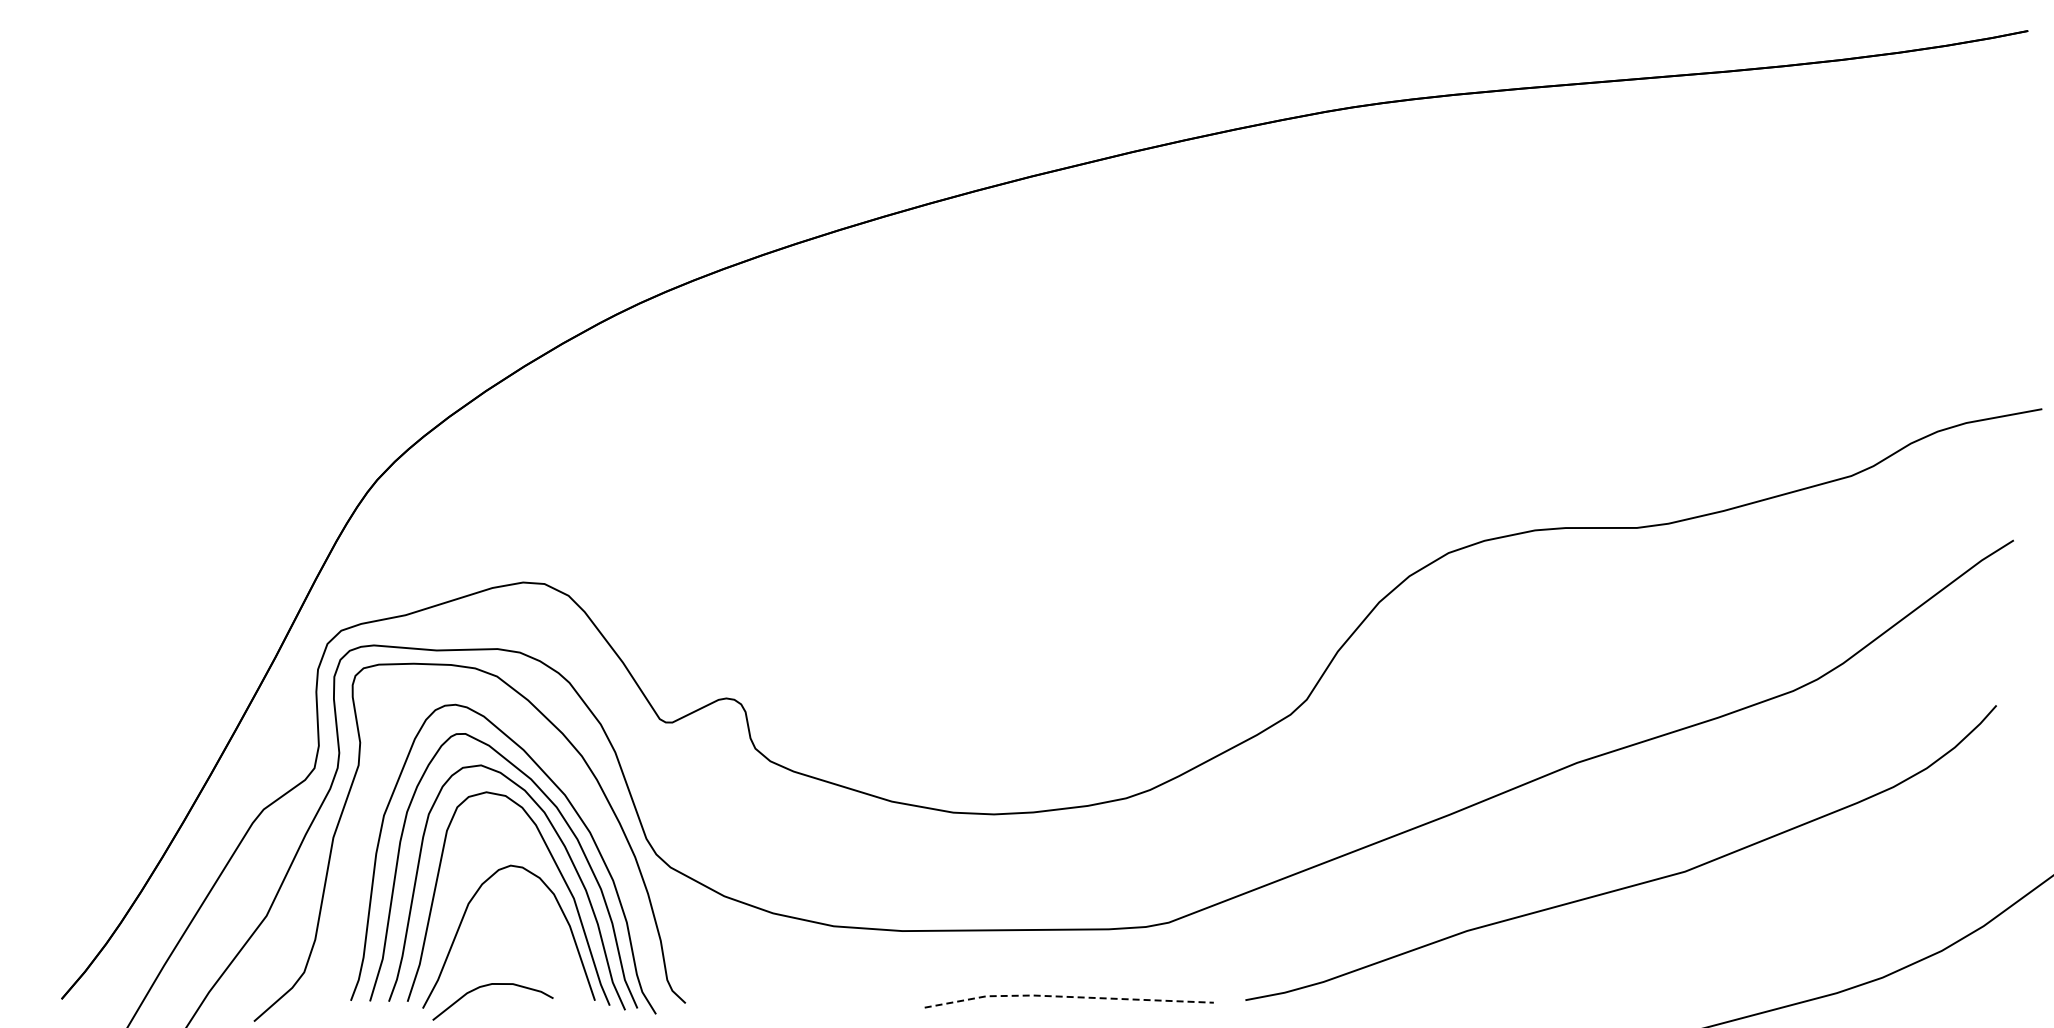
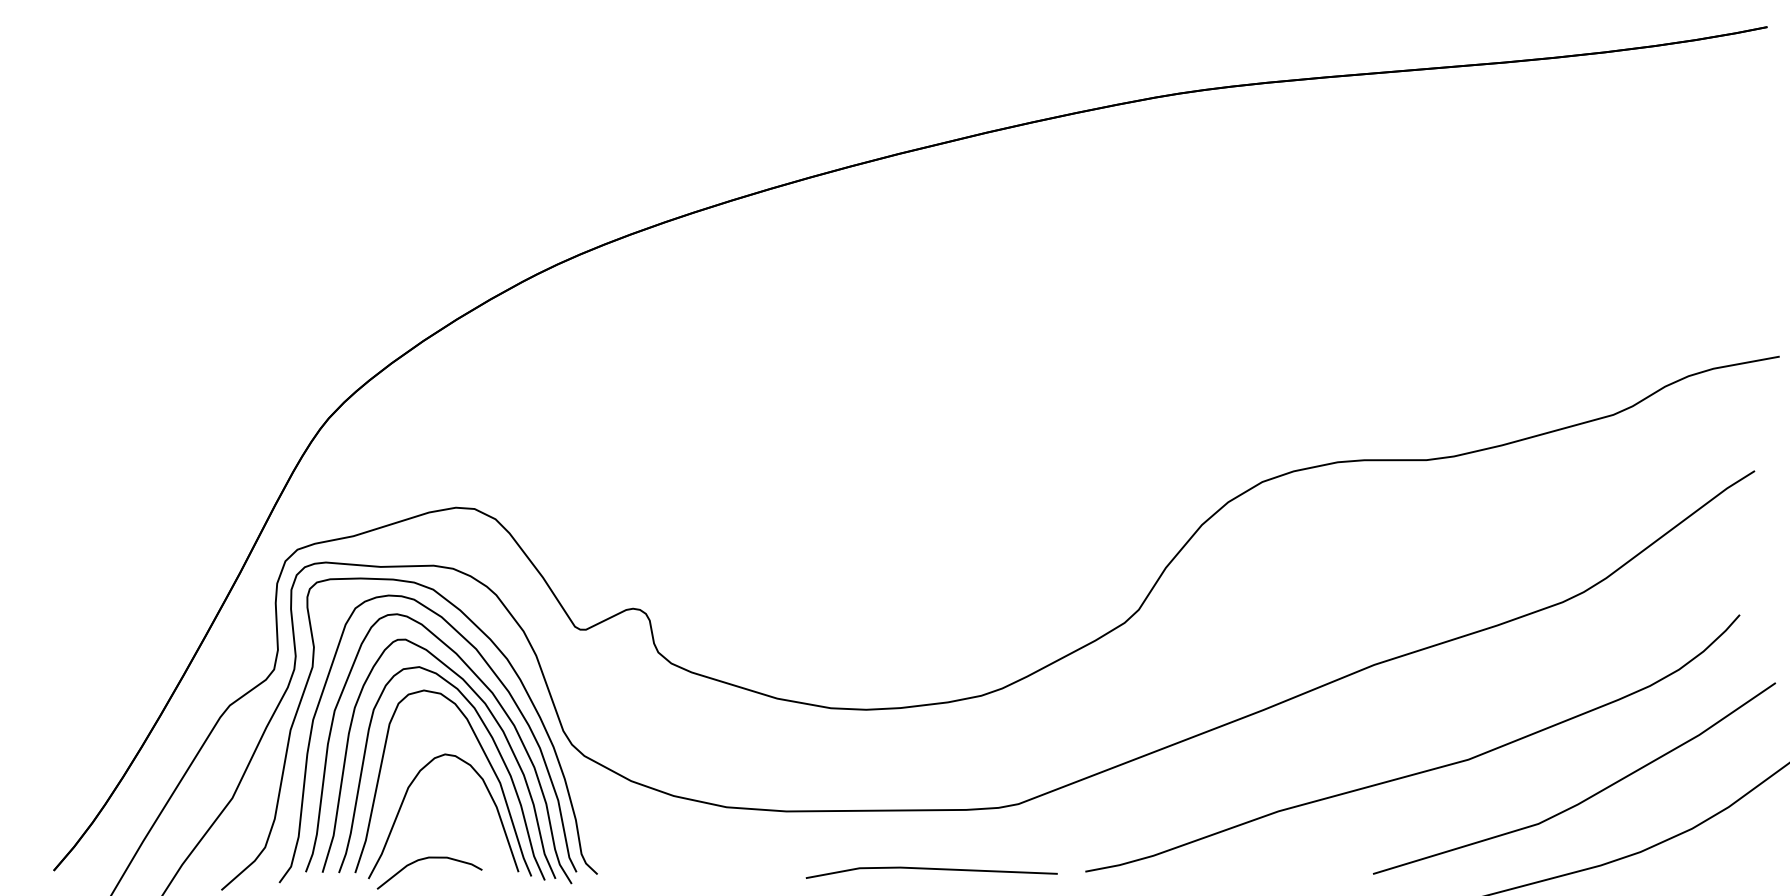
curve: (576, 786) -> (502, 685), added
line: (1821, 915) -> (1587, 797), added
line: (1067, 996) -> (930, 868), dashed -> solid

